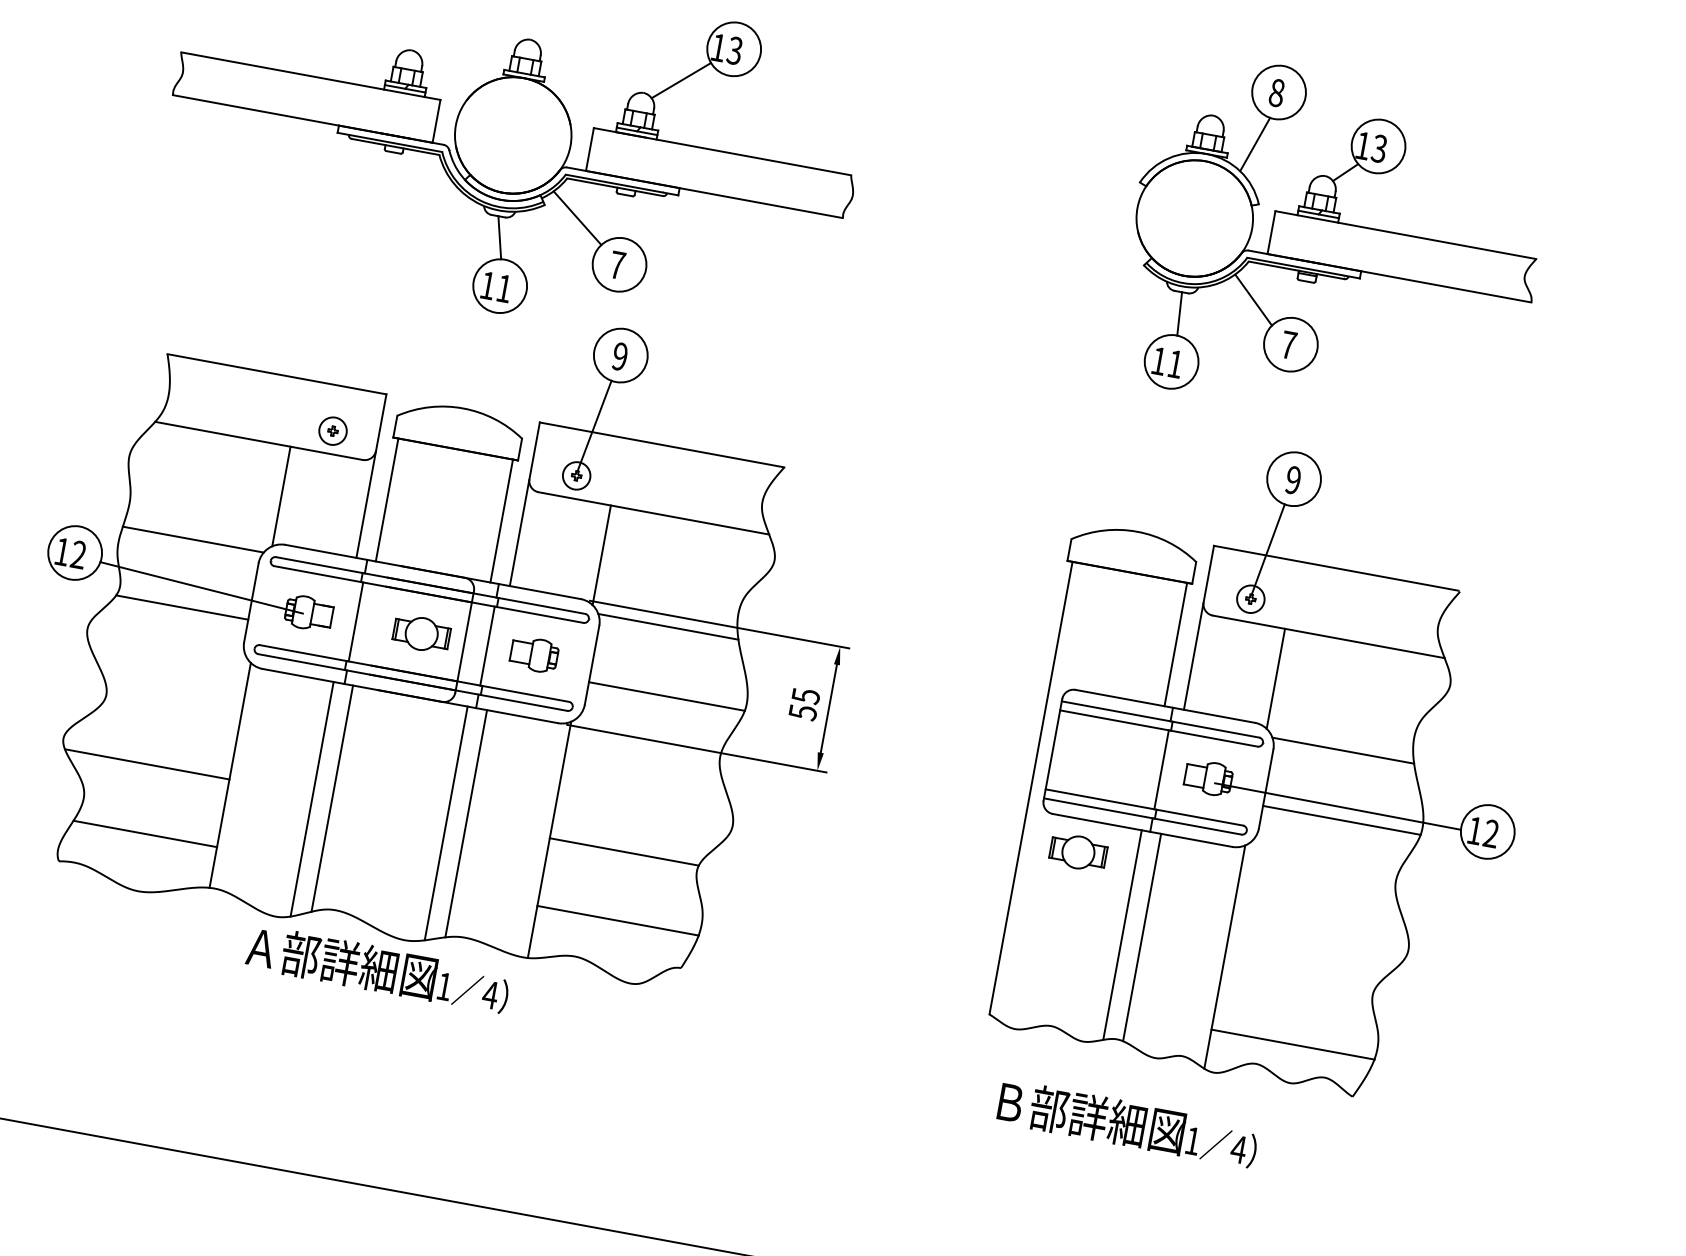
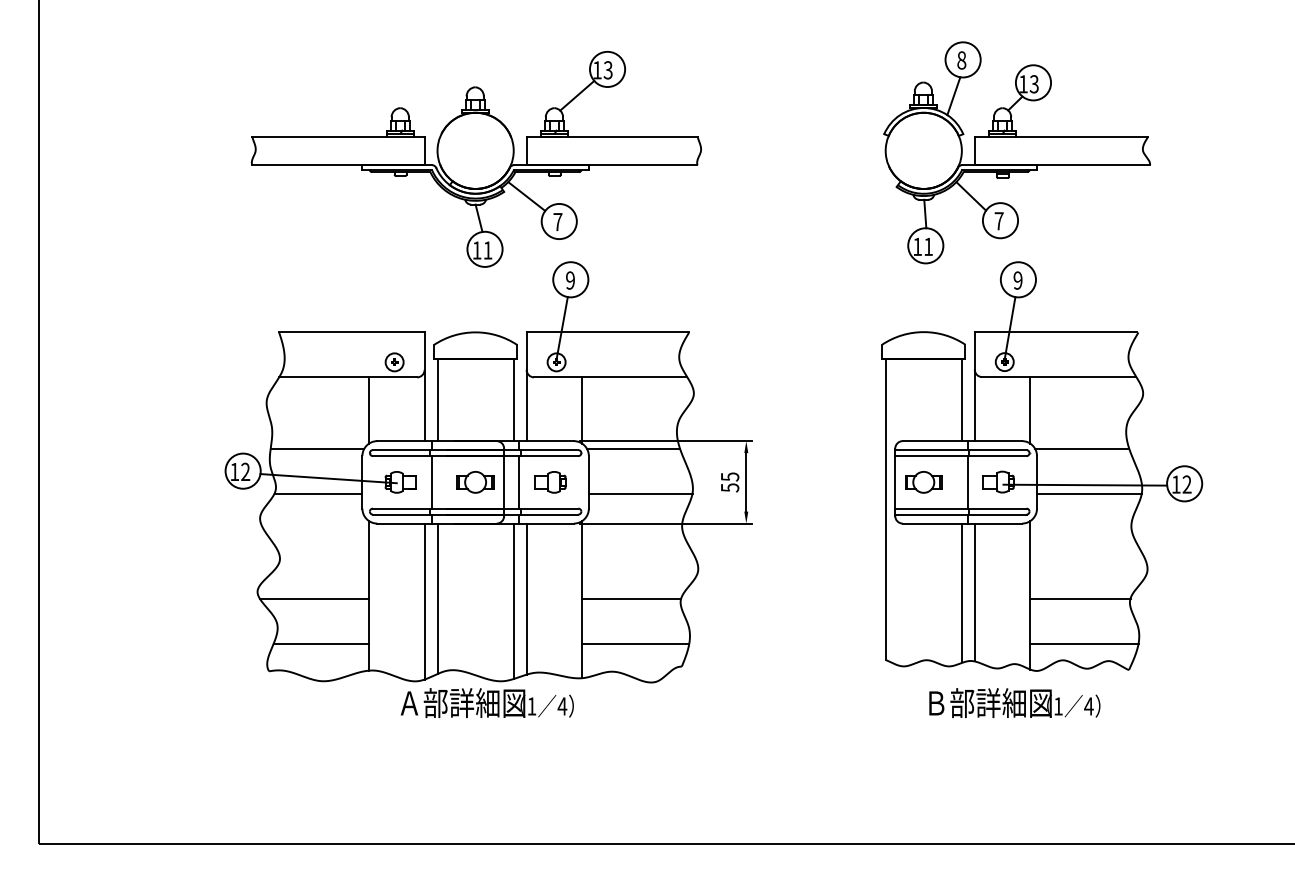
part: (1333, 246) -> (1016, 152), moved
part: (1077, 852) -> (923, 482), moved
line: (1299, 975) -> (1080, 598), added
text: (1127, 1123) -> (1014, 702), moved

